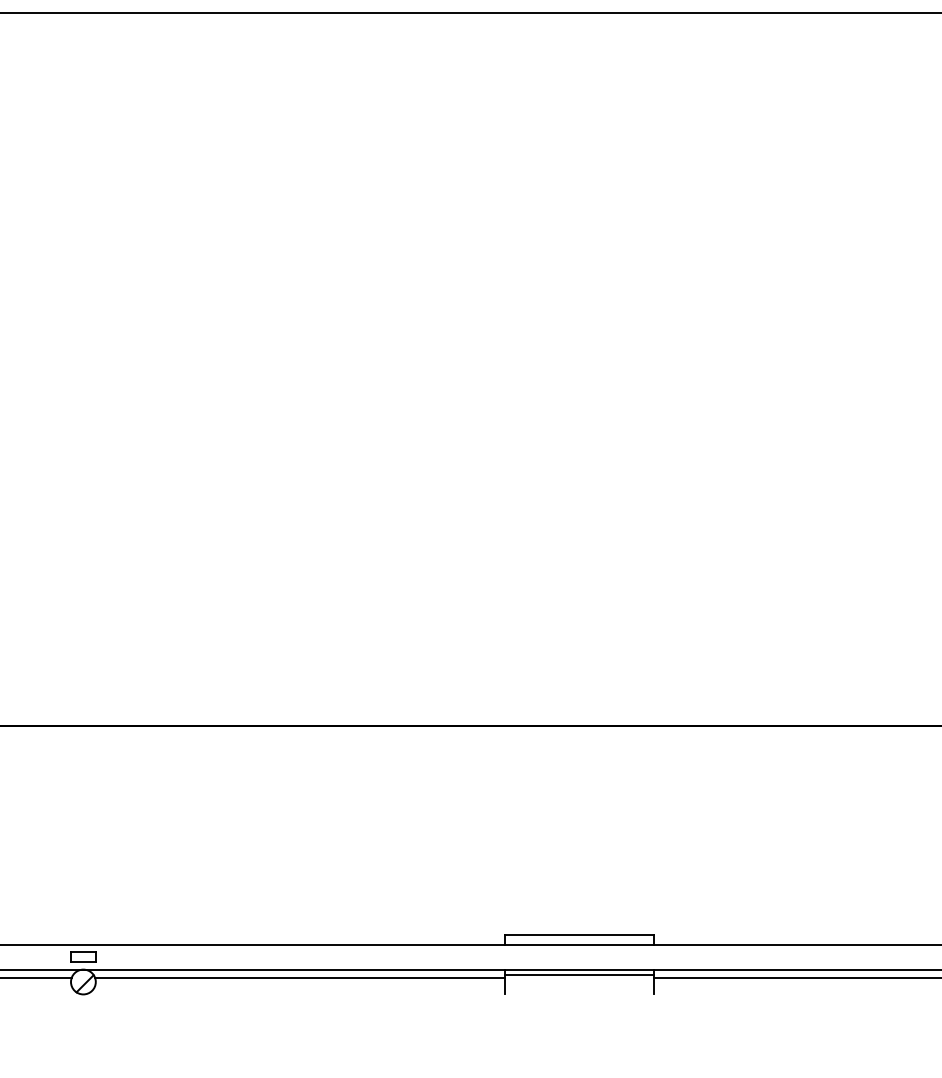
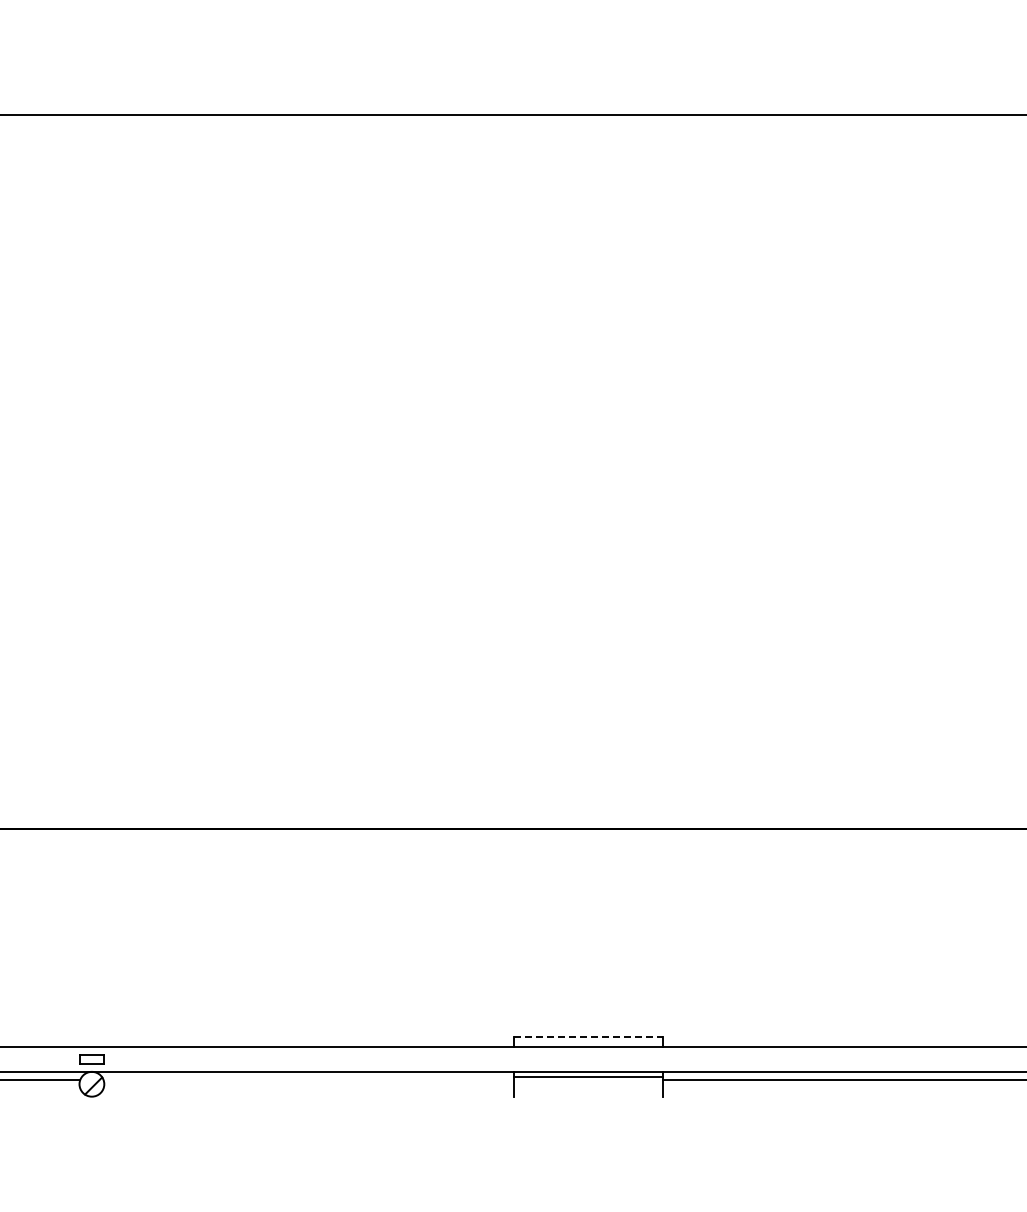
line: (580, 935) -> (588, 1037), solid -> dashed
line: (300, 977) -> (308, 1079), removed

